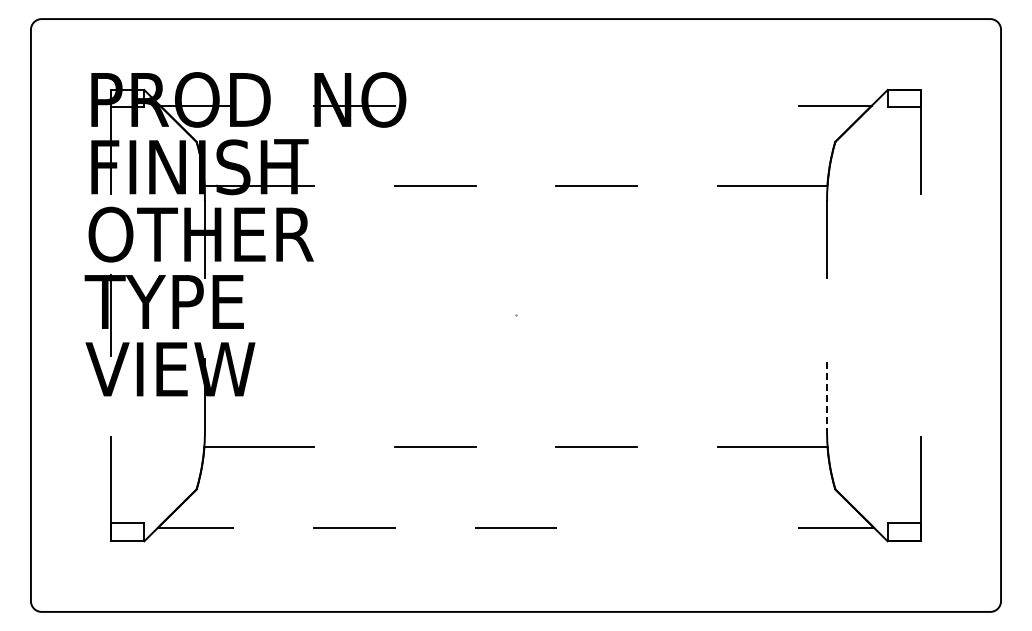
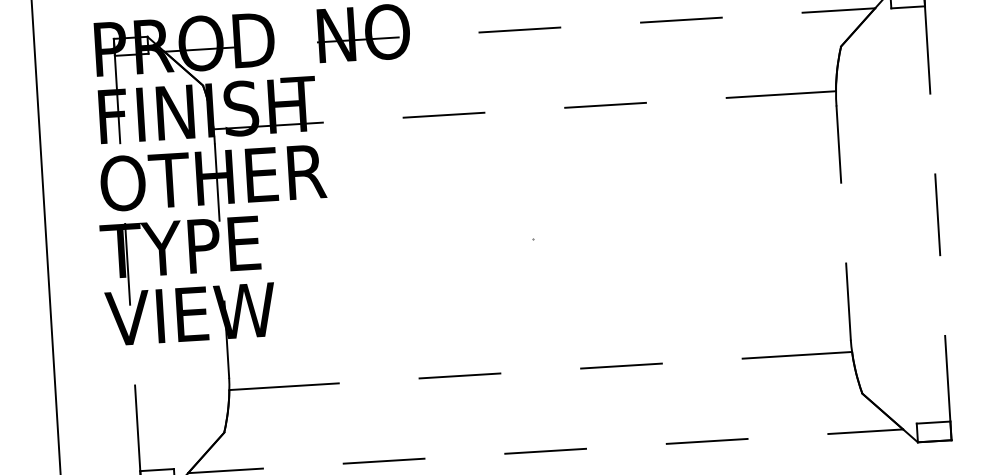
line: (515, 105) -> (519, 29), added
line: (677, 105) -> (681, 19), added
line: (921, 315) -> (937, 214), added
line: (827, 396) -> (848, 301), dashed -> solid
line: (677, 527) -> (707, 441), added

